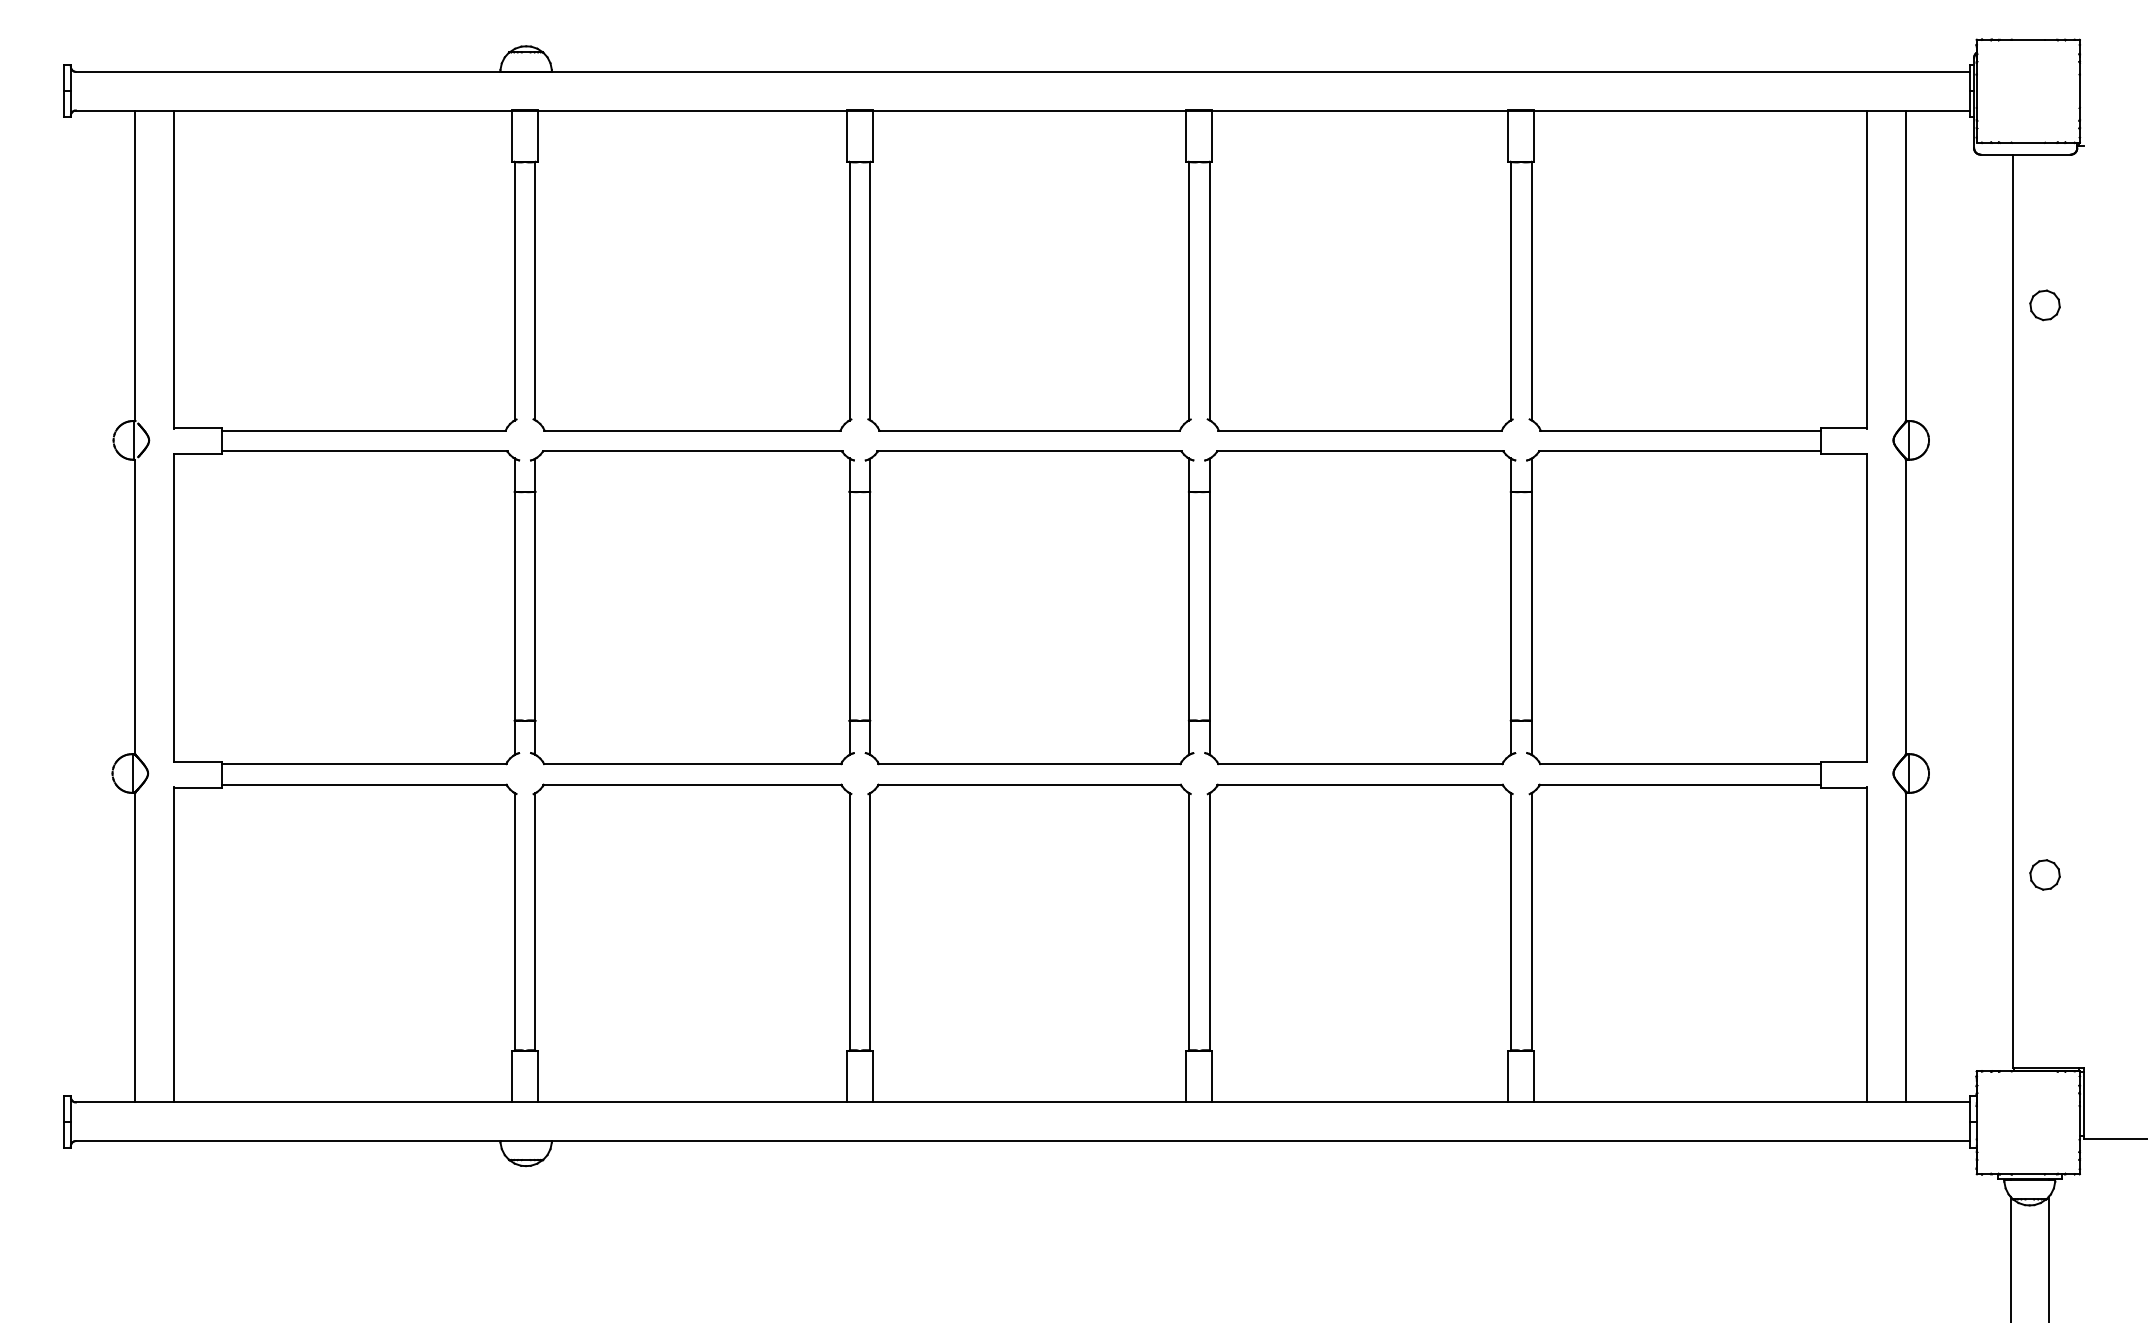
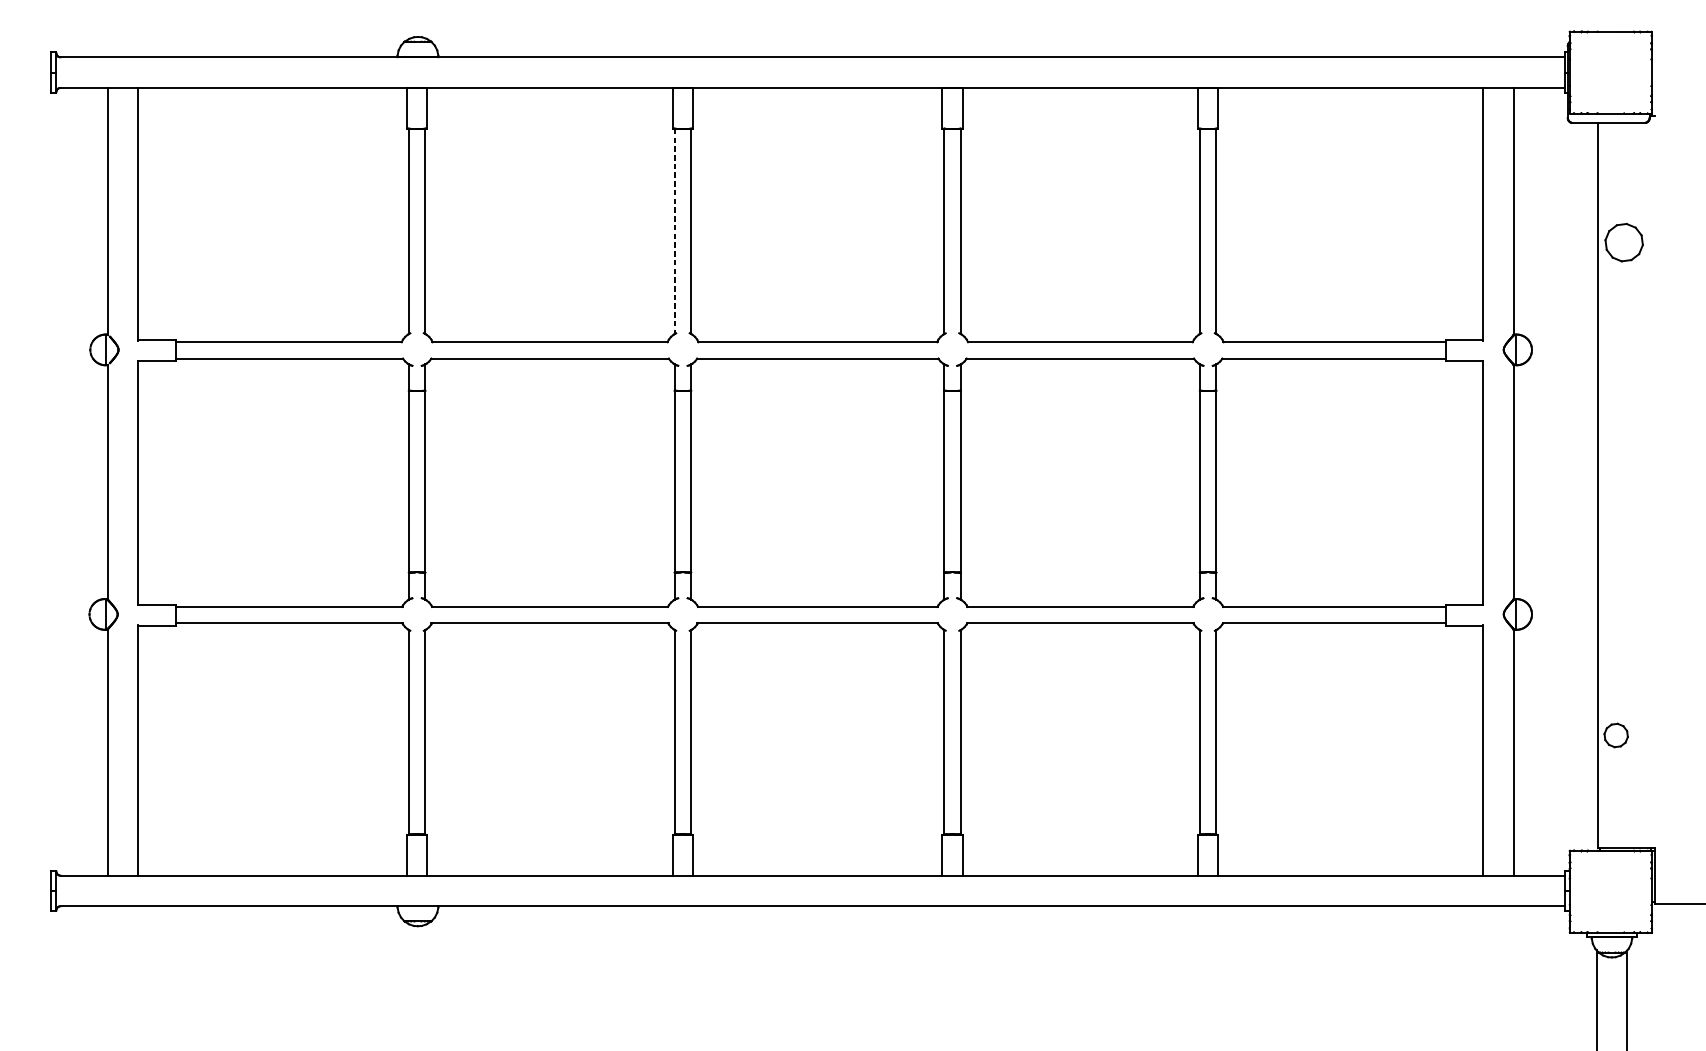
line: (849, 291) -> (674, 231), solid -> dashed
part: (2044, 305) -> (1623, 242), size x1.6
part: (2044, 874) -> (1615, 735), moved

